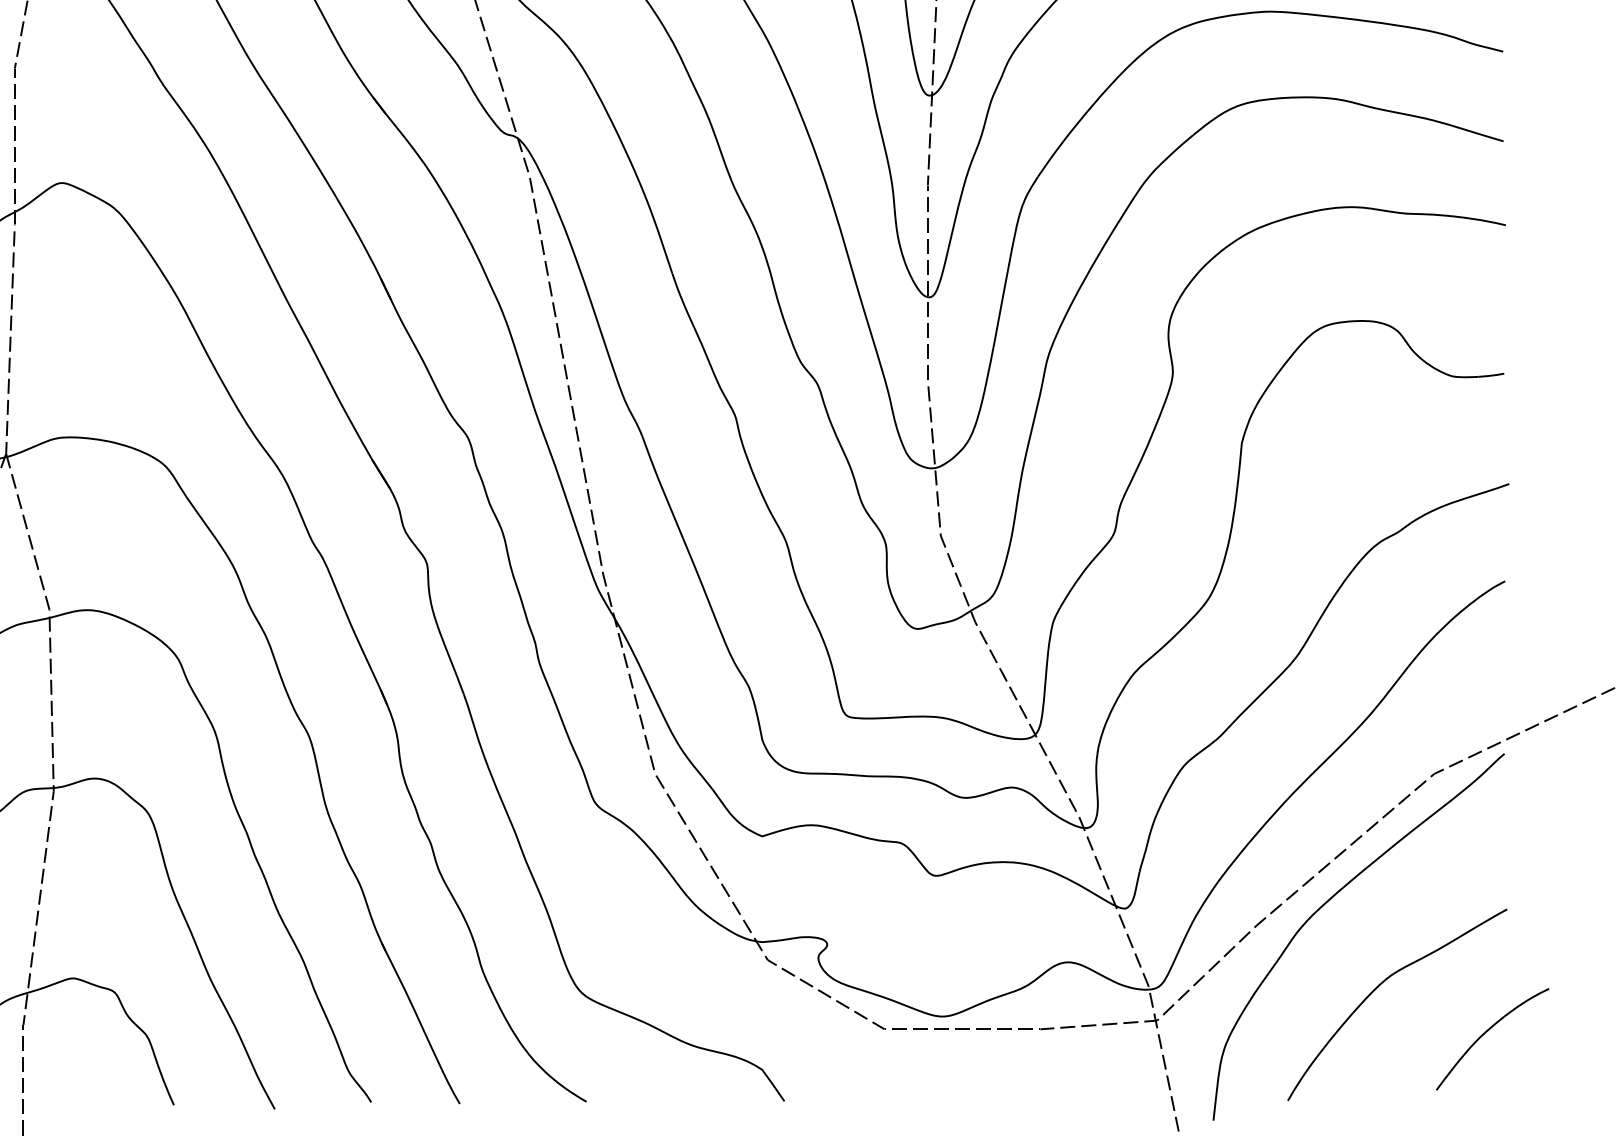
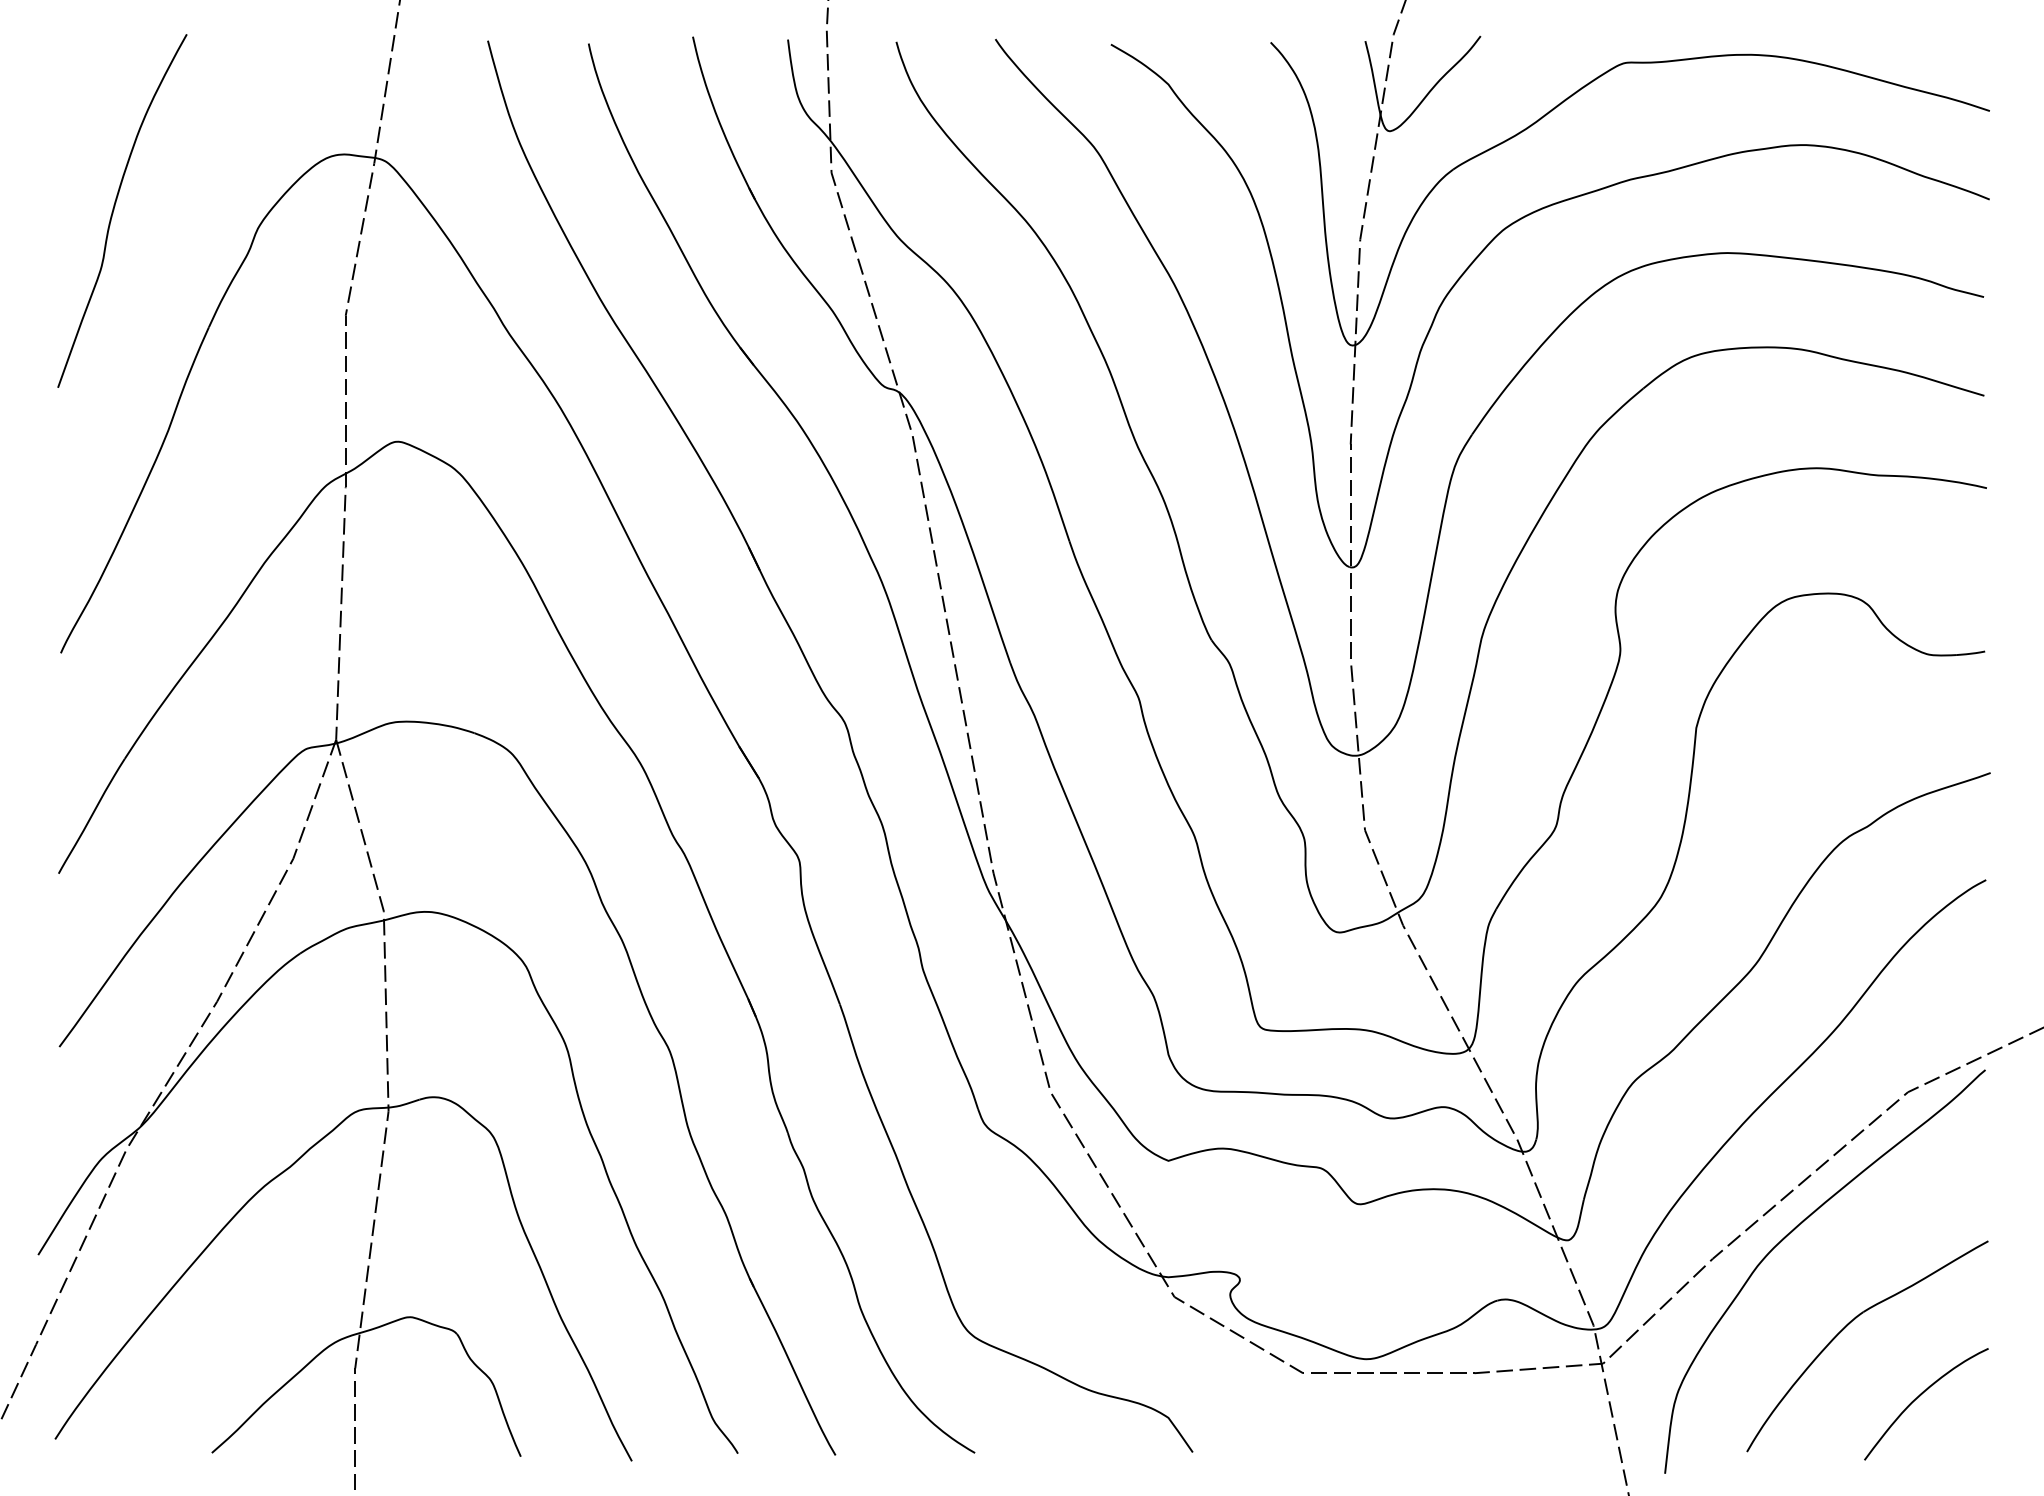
curve: (1486, 1033) -> (1919, 1397), moved

